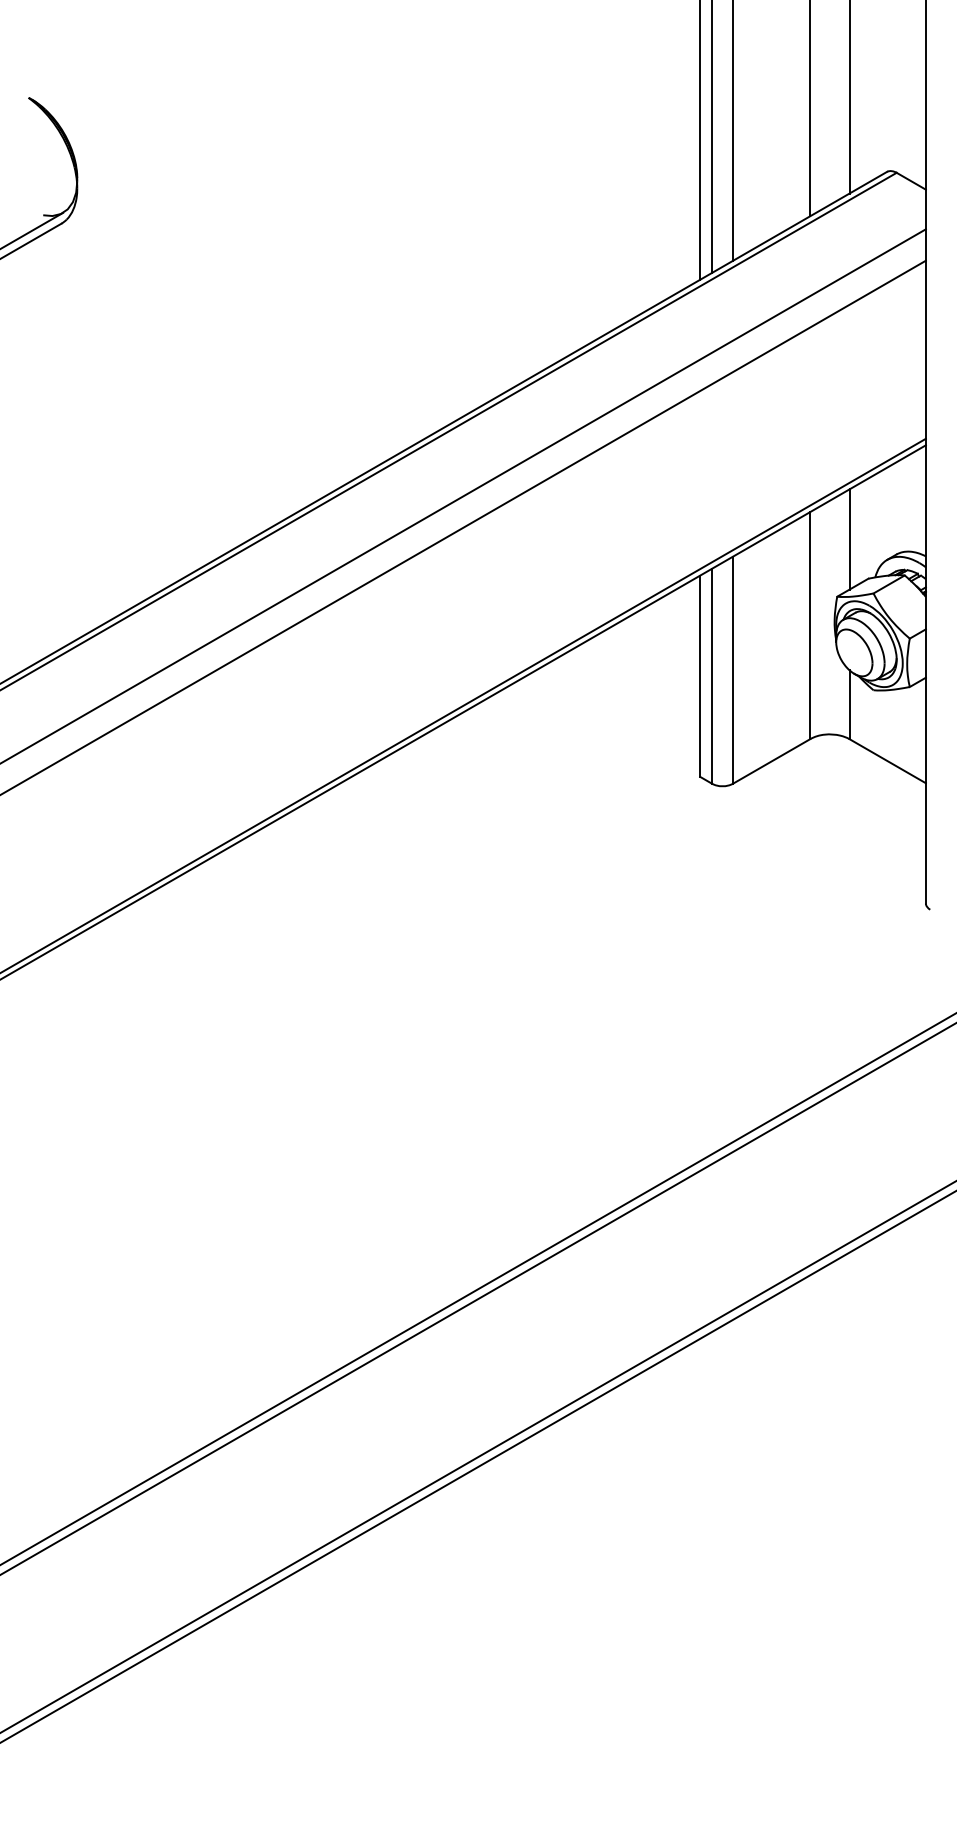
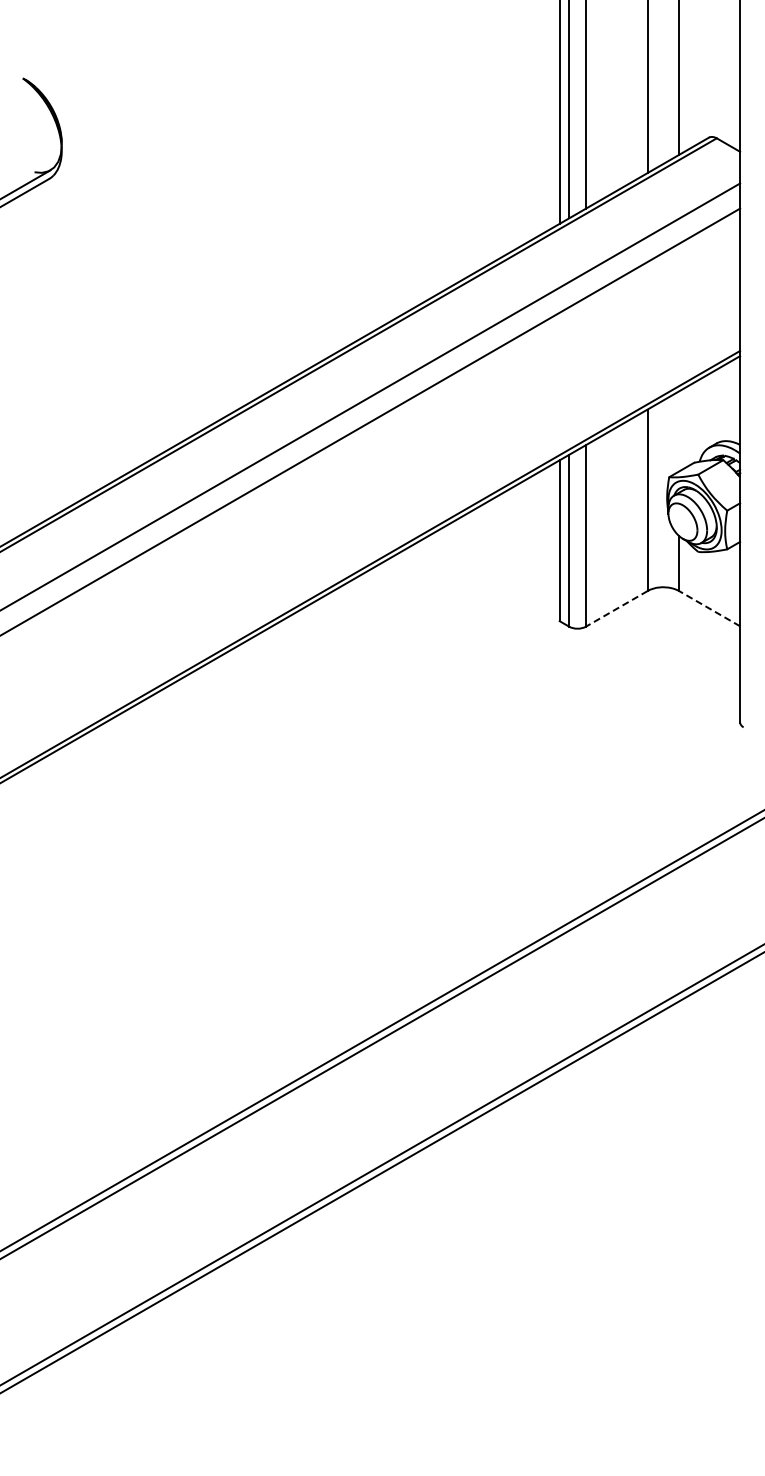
line: (850, 539) -> (679, 431), removed
line: (771, 760) -> (616, 608), solid -> dashed
line: (887, 760) -> (709, 608), solid -> dashed

